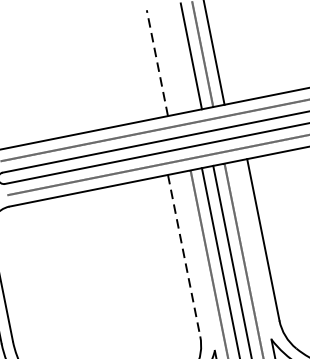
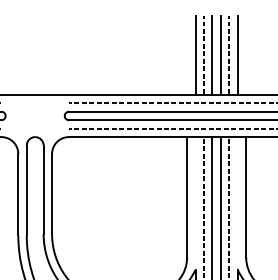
line: (179, 57) -> (212, 54), added
line: (169, 59) -> (204, 54), added
line: (157, 61) -> (195, 54), dashed -> solid
line: (184, 255) -> (187, 197), dashed -> solid

